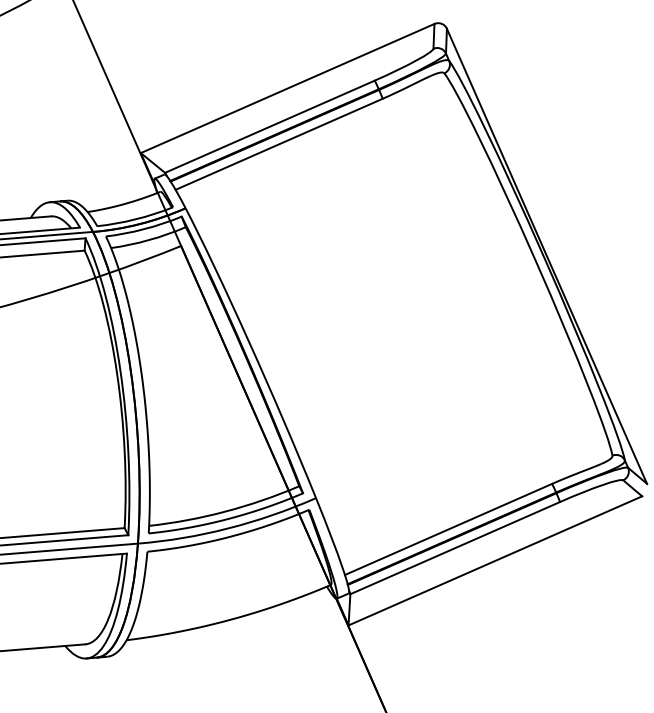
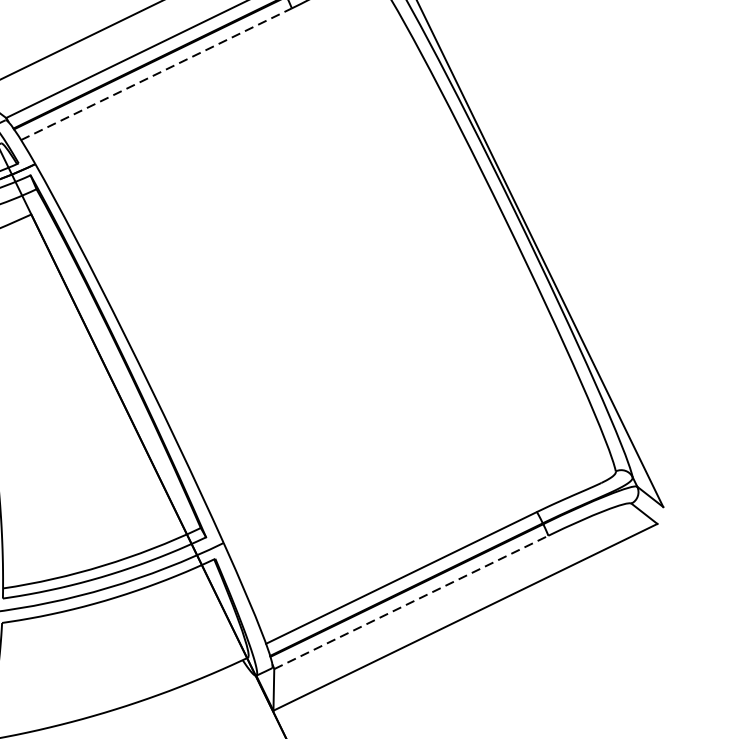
line: (279, 144) -> (157, 74), solid -> dashed
line: (455, 547) -> (411, 601), solid -> dashed

